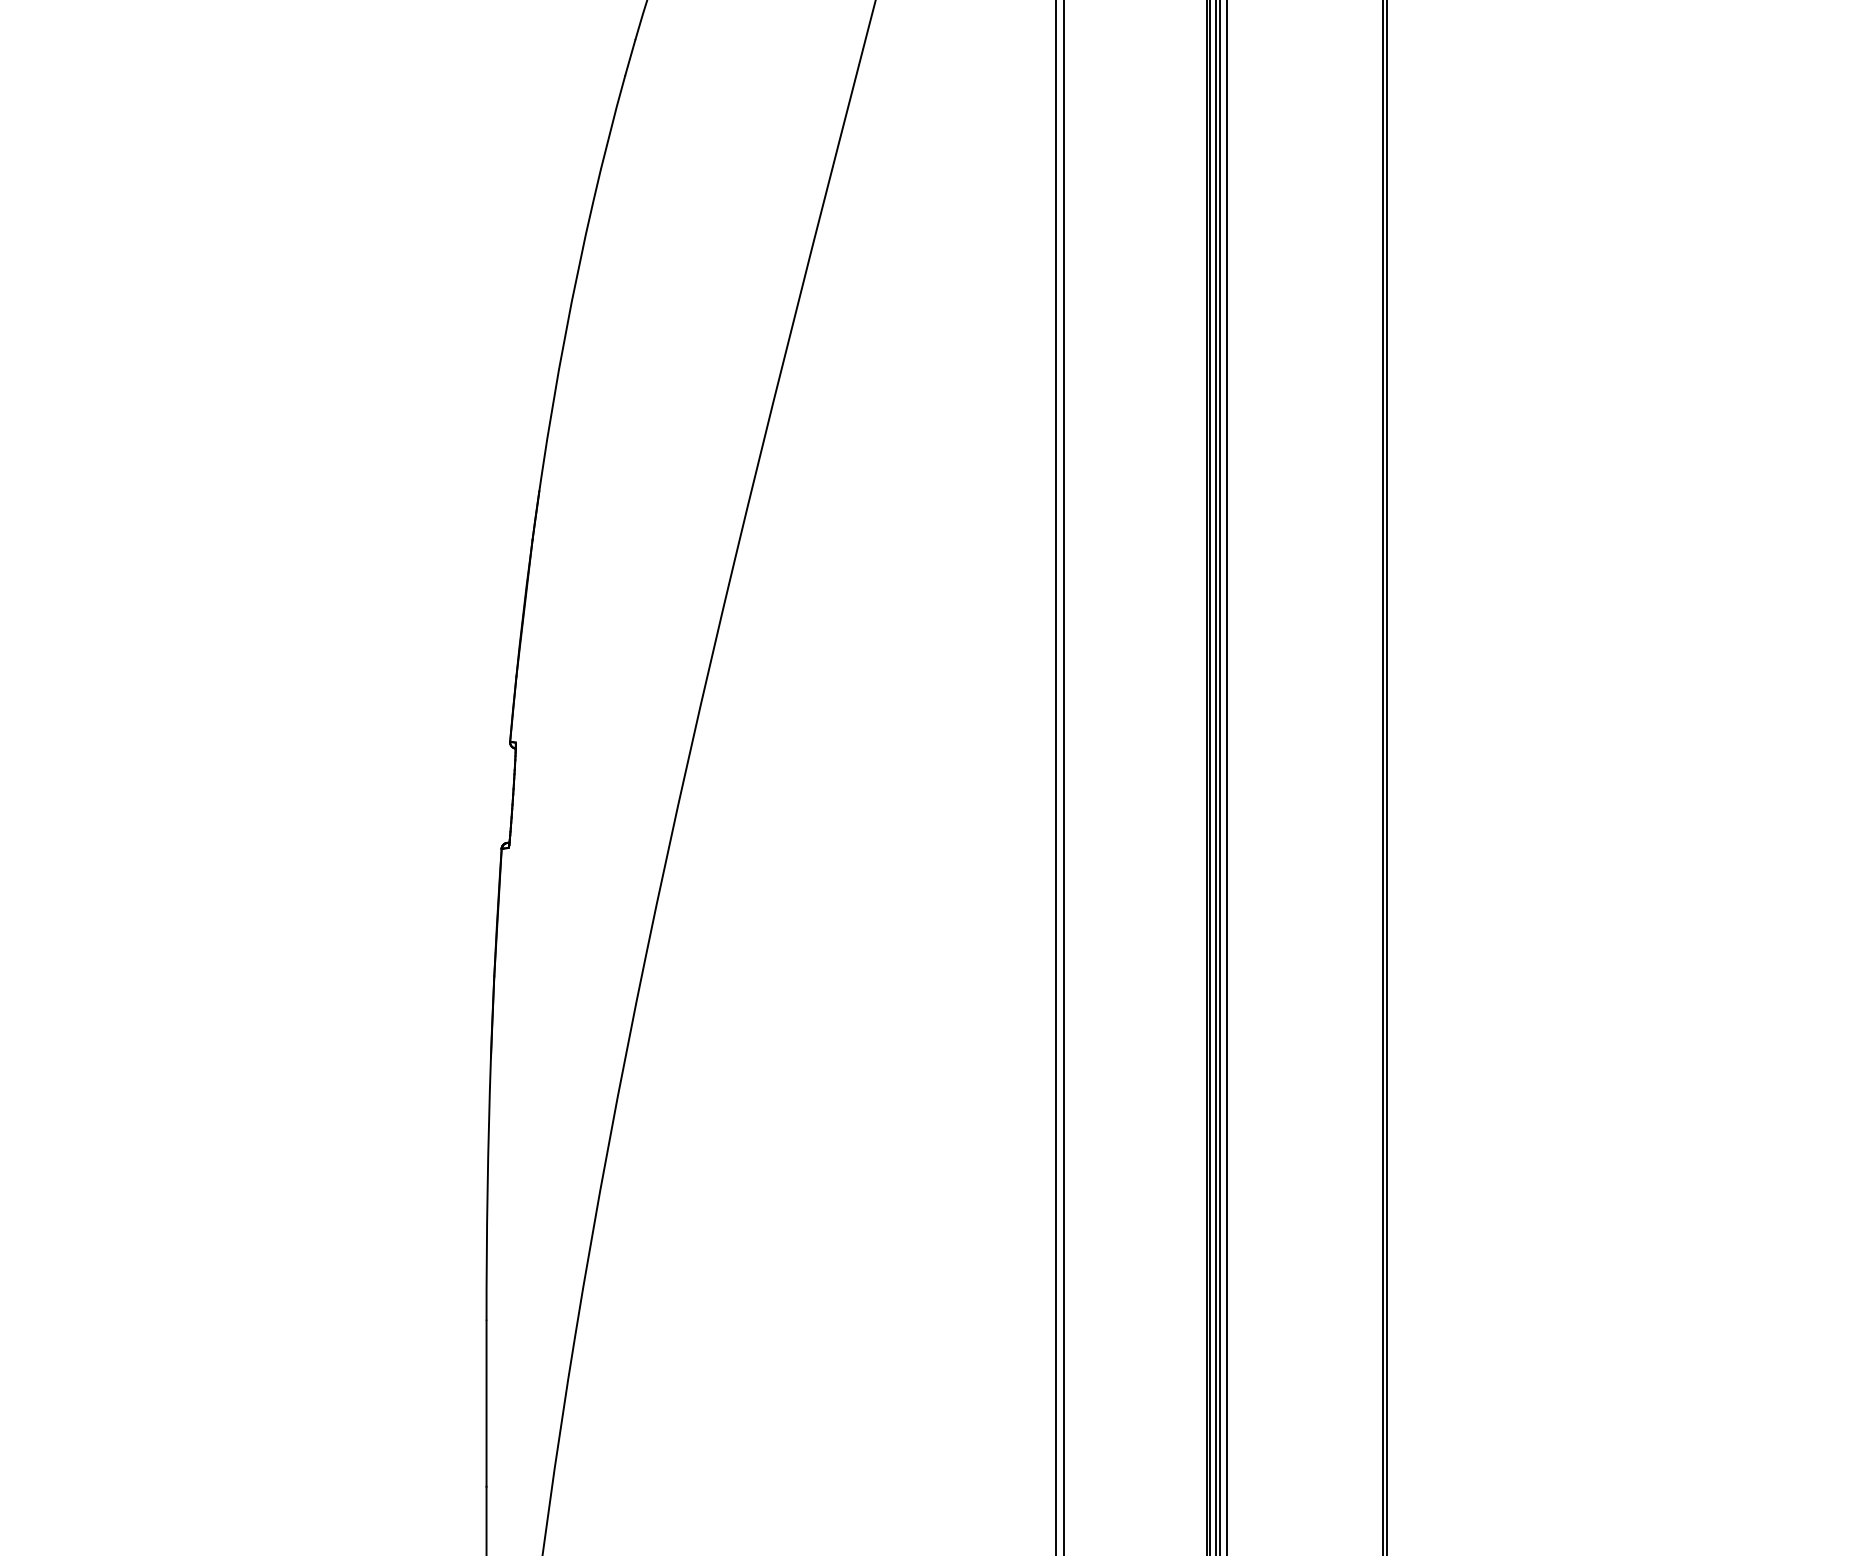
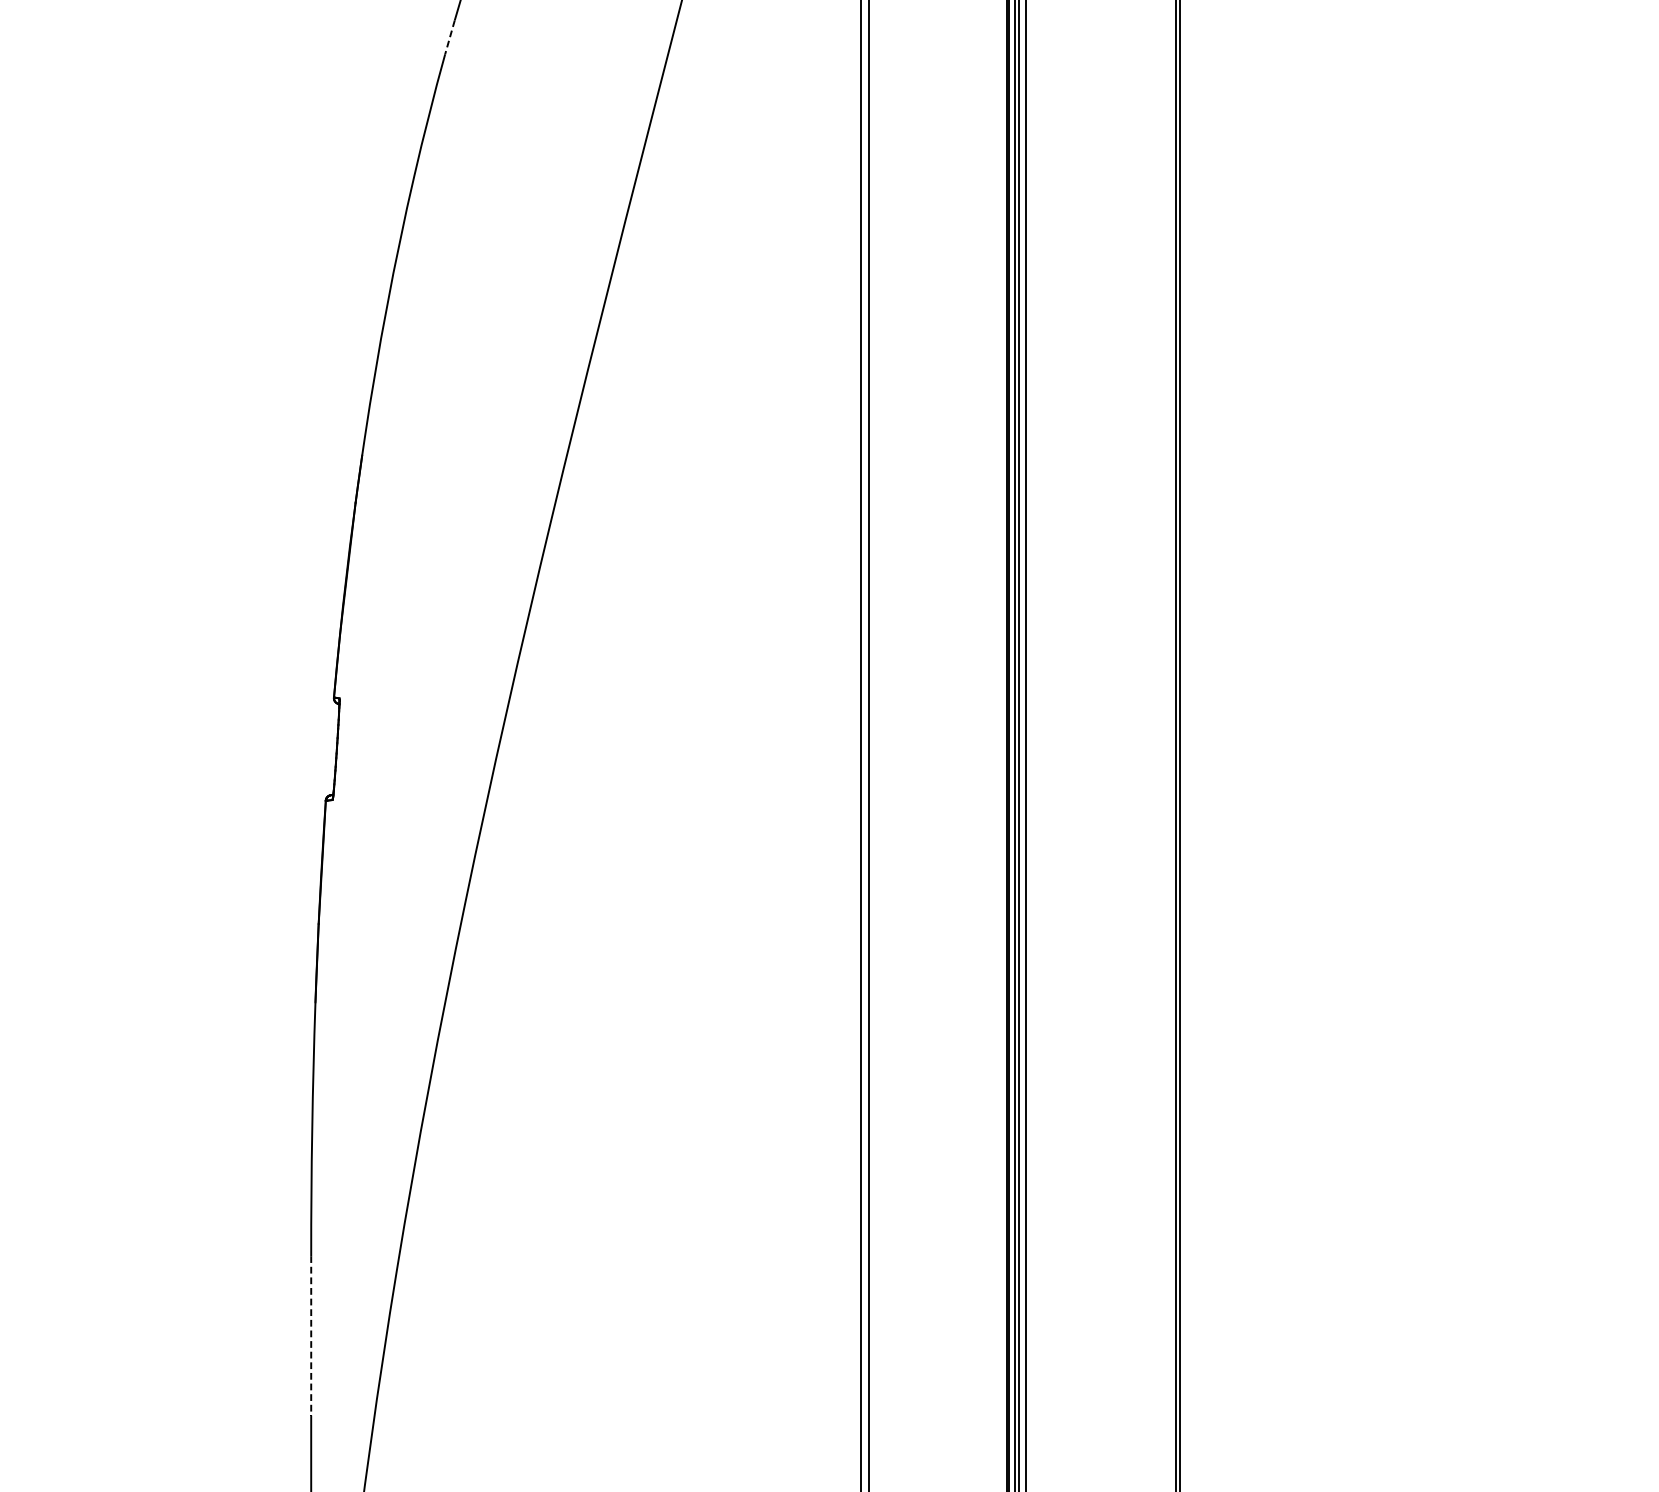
line: (630, 58) -> (450, 38), solid -> dashed
line: (486, 1404) -> (311, 1337), solid -> dashed

